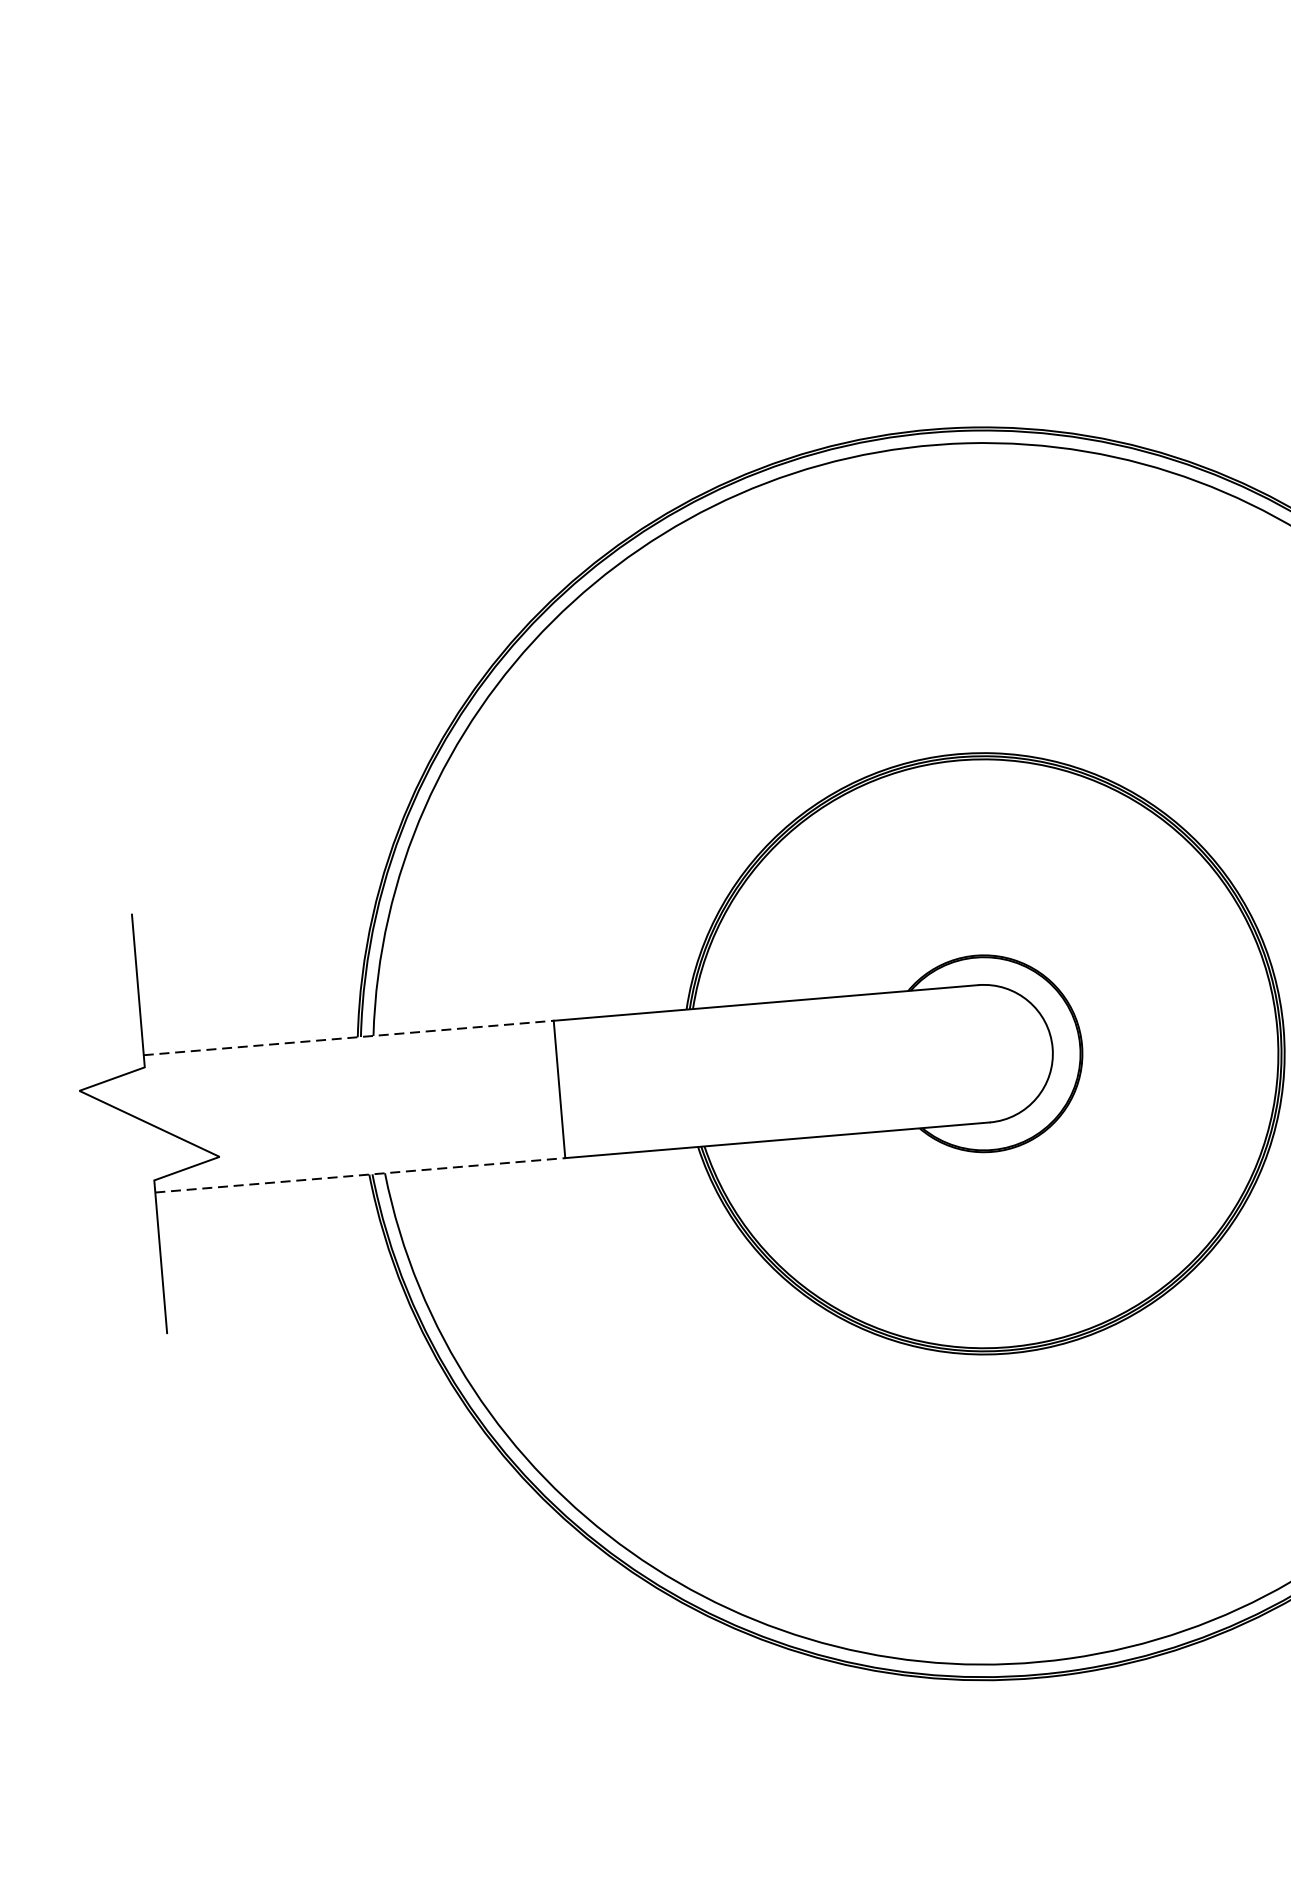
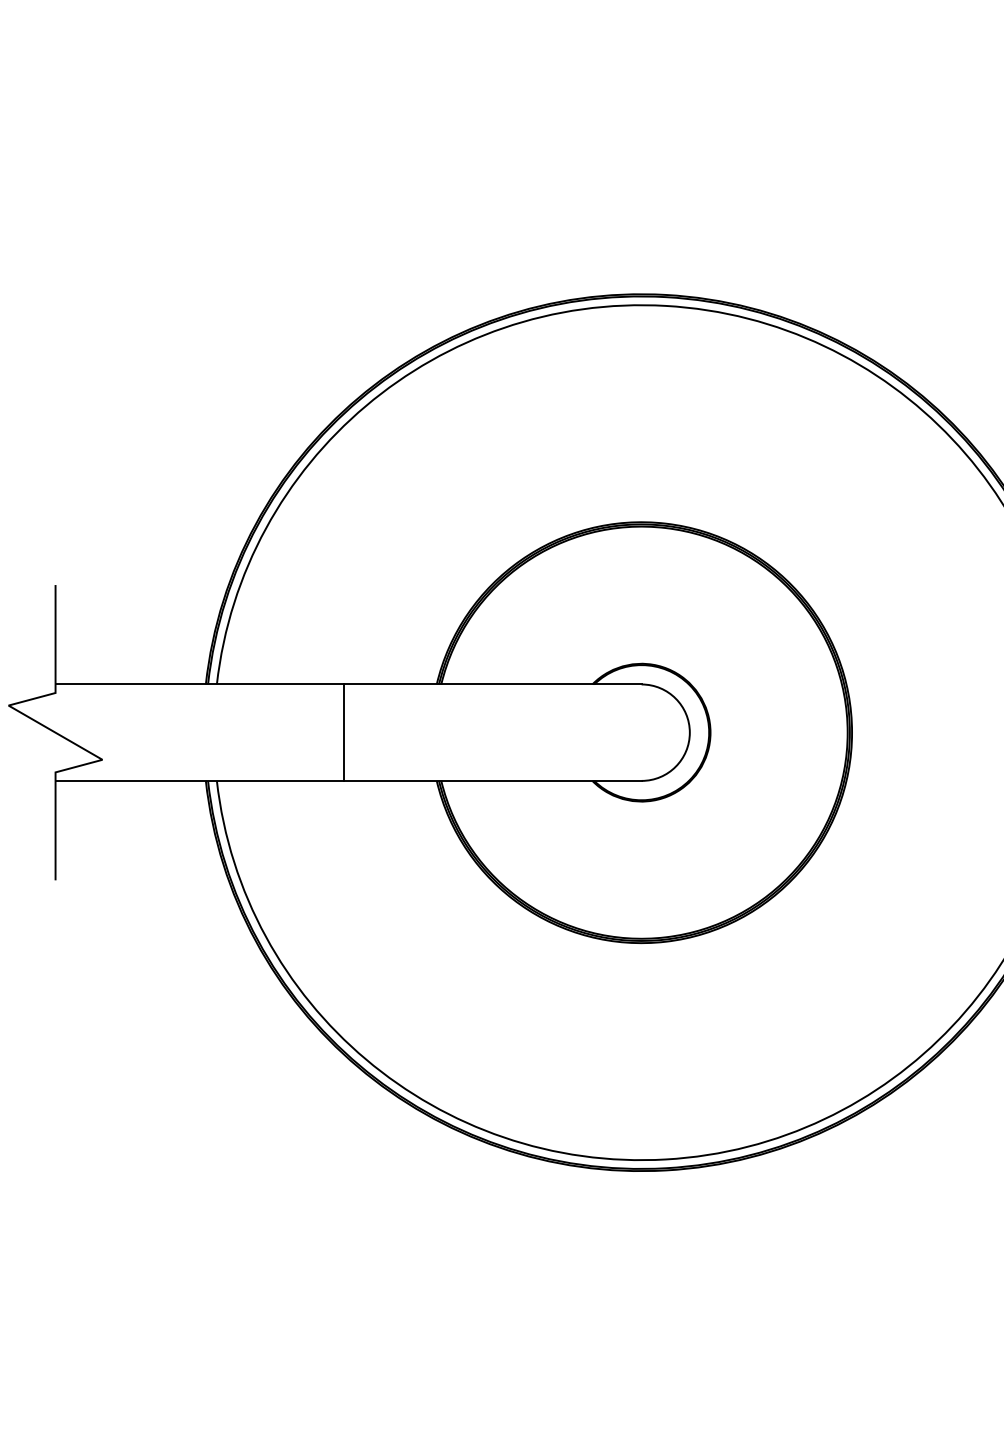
line: (348, 1038) -> (199, 684), dashed -> solid
line: (360, 1174) -> (199, 780), dashed -> solid

